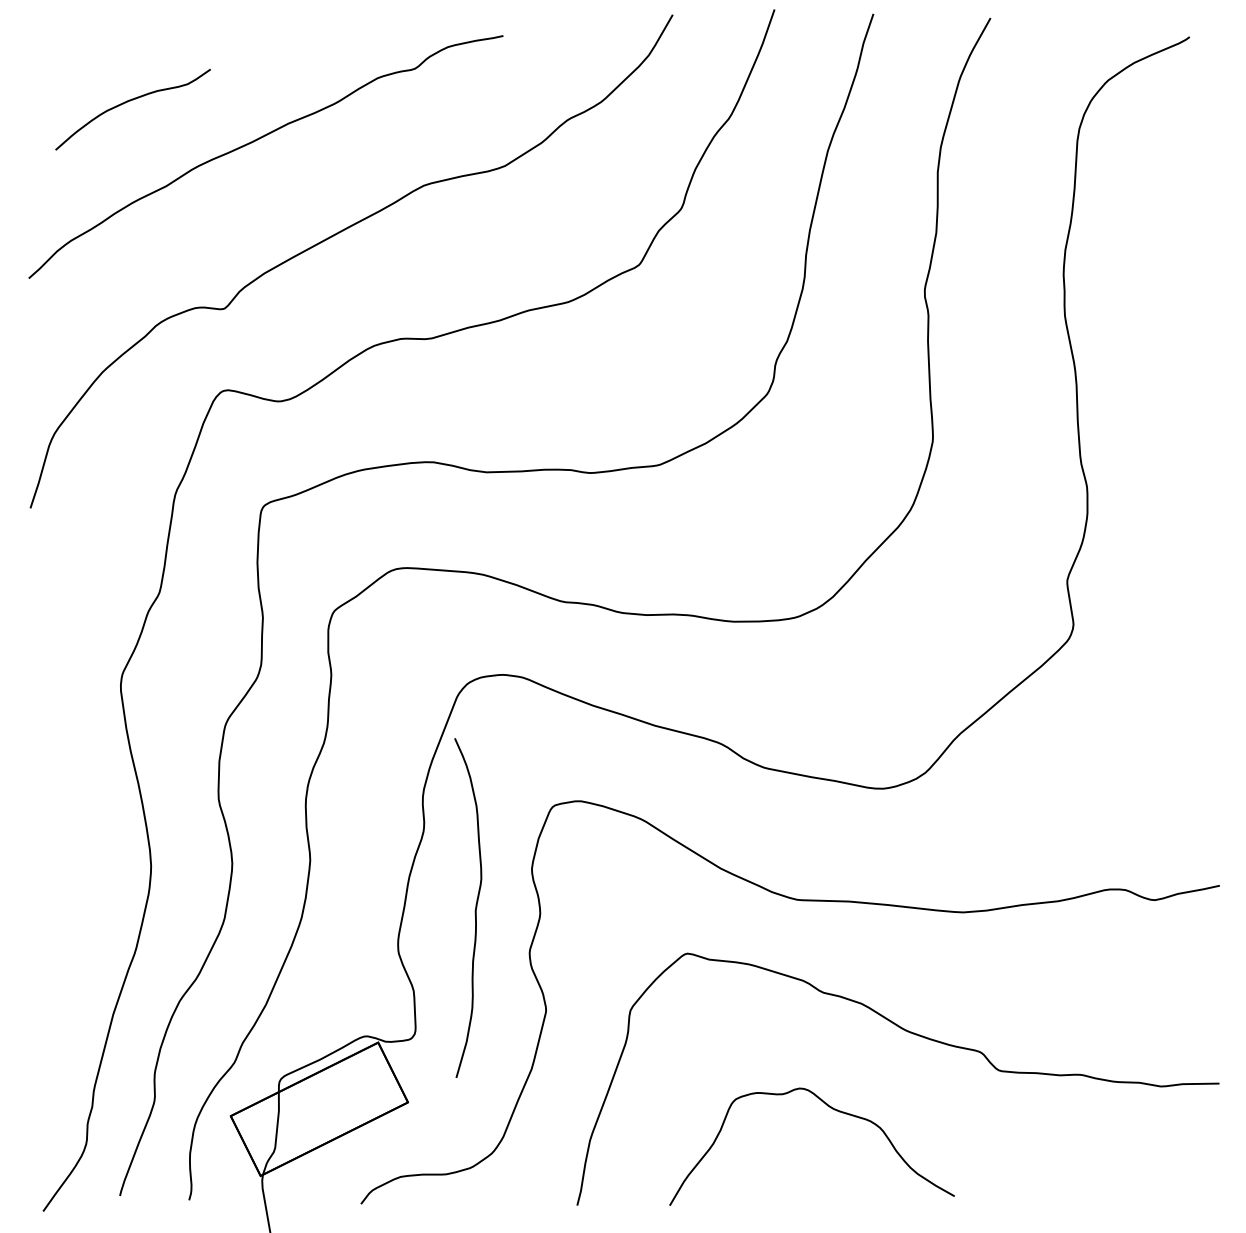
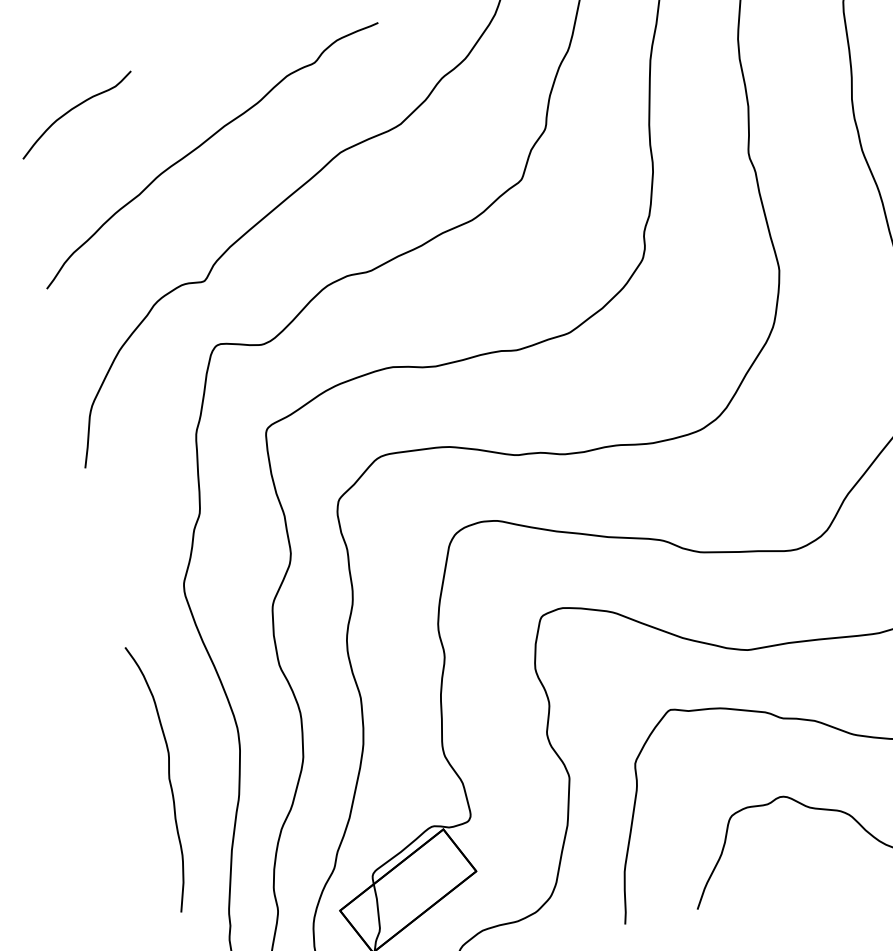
curve: (130, 101) -> (73, 109), moved
curve: (474, 910) -> (168, 778), moved

